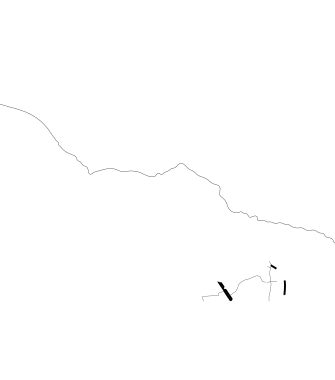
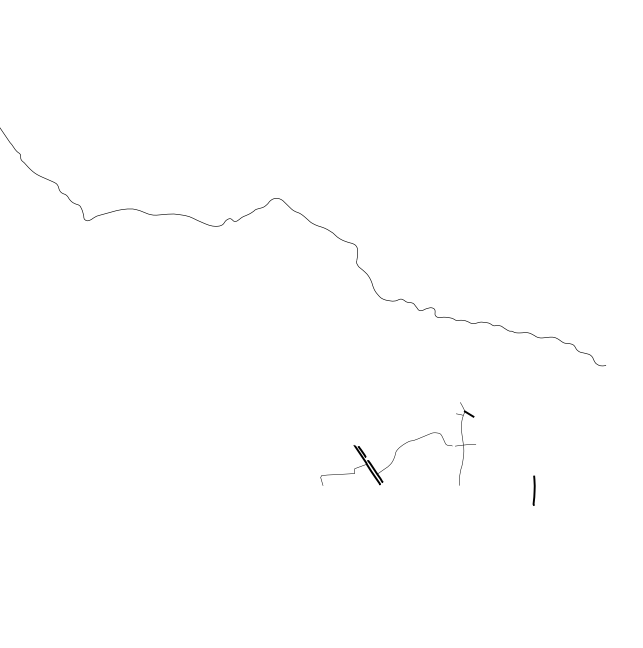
line: (284, 287) -> (533, 490), moved

